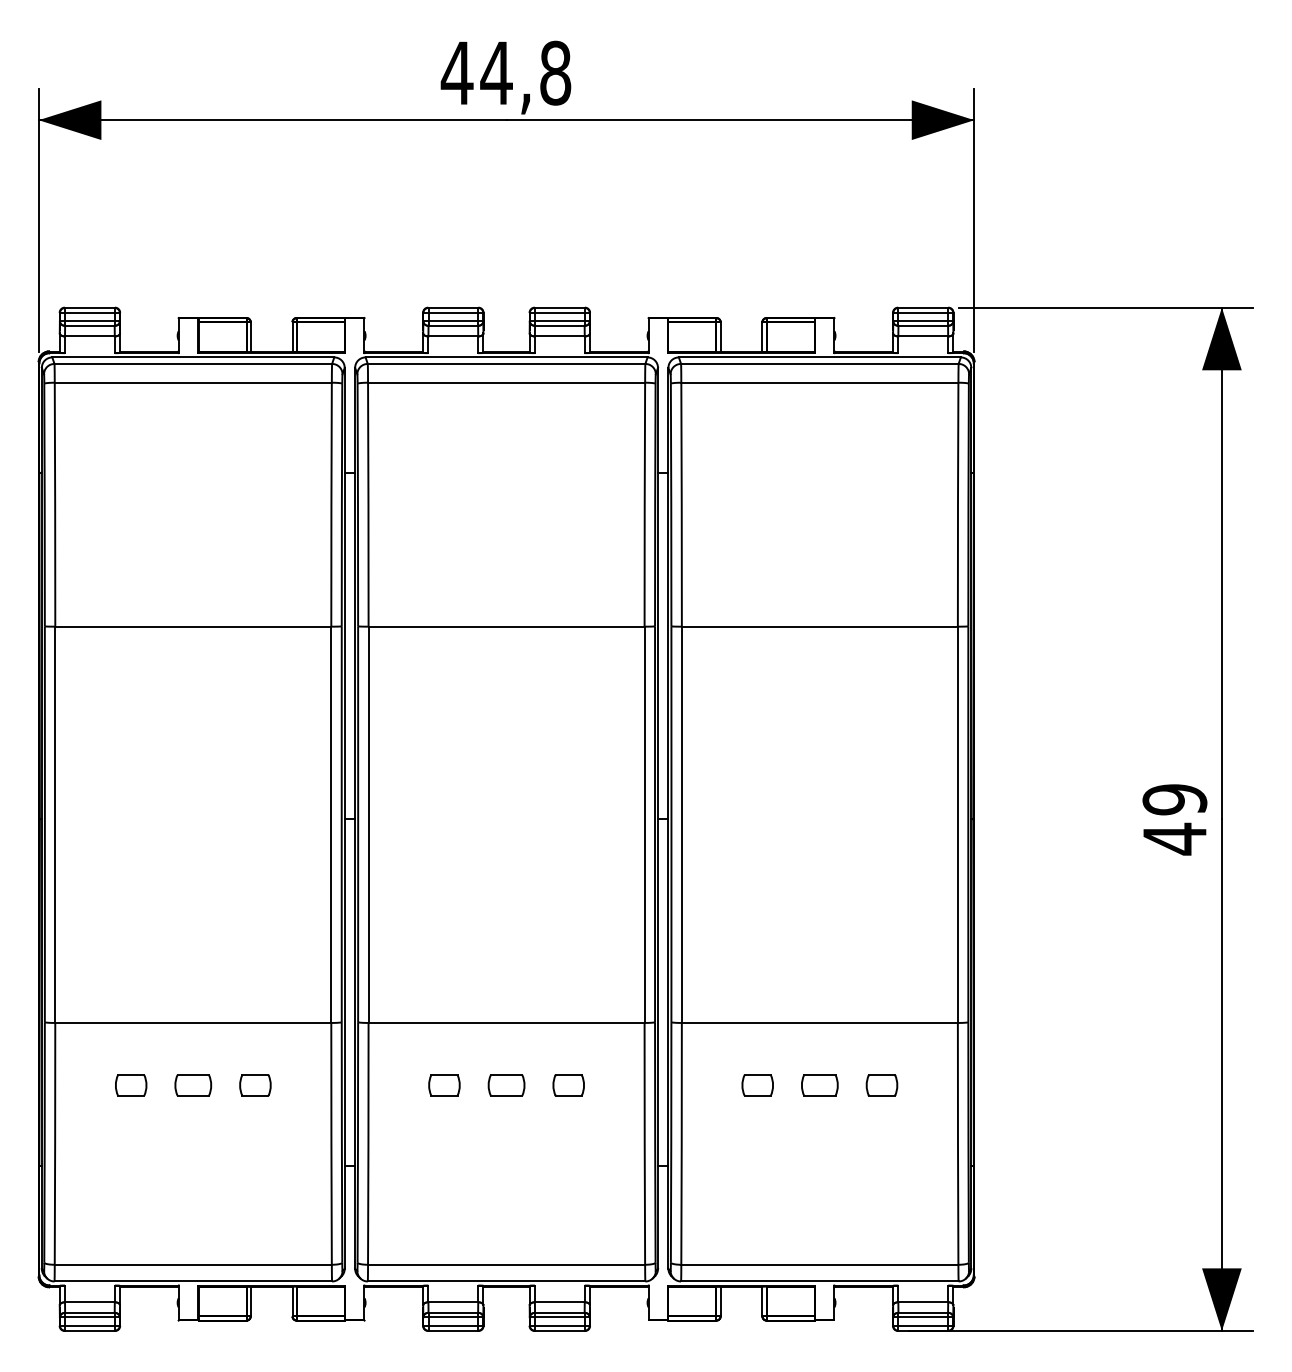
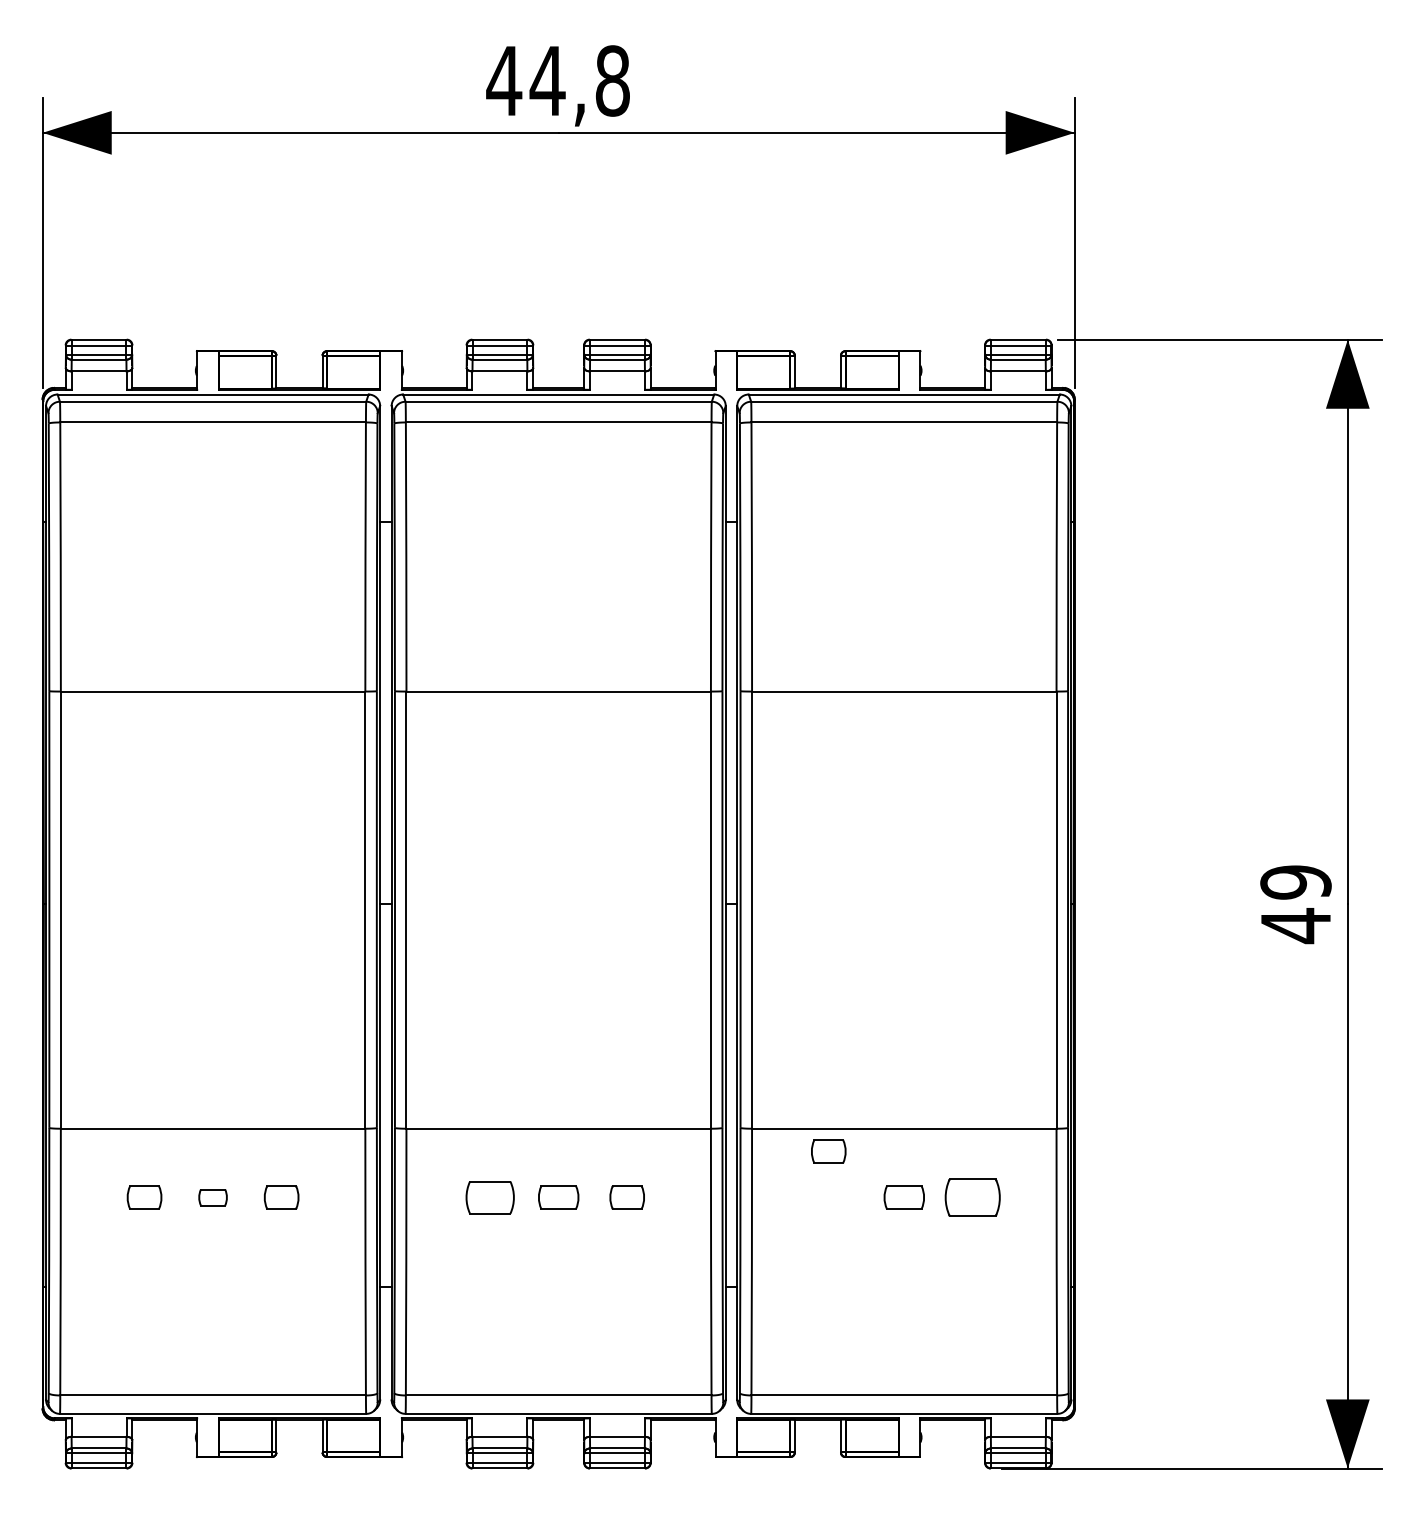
part: (192, 1085) -> (212, 1197), size x0.7
part: (443, 1085) -> (489, 1197), size x1.4
part: (757, 1085) -> (828, 1151), moved
part: (881, 1085) -> (972, 1197), size x1.6

